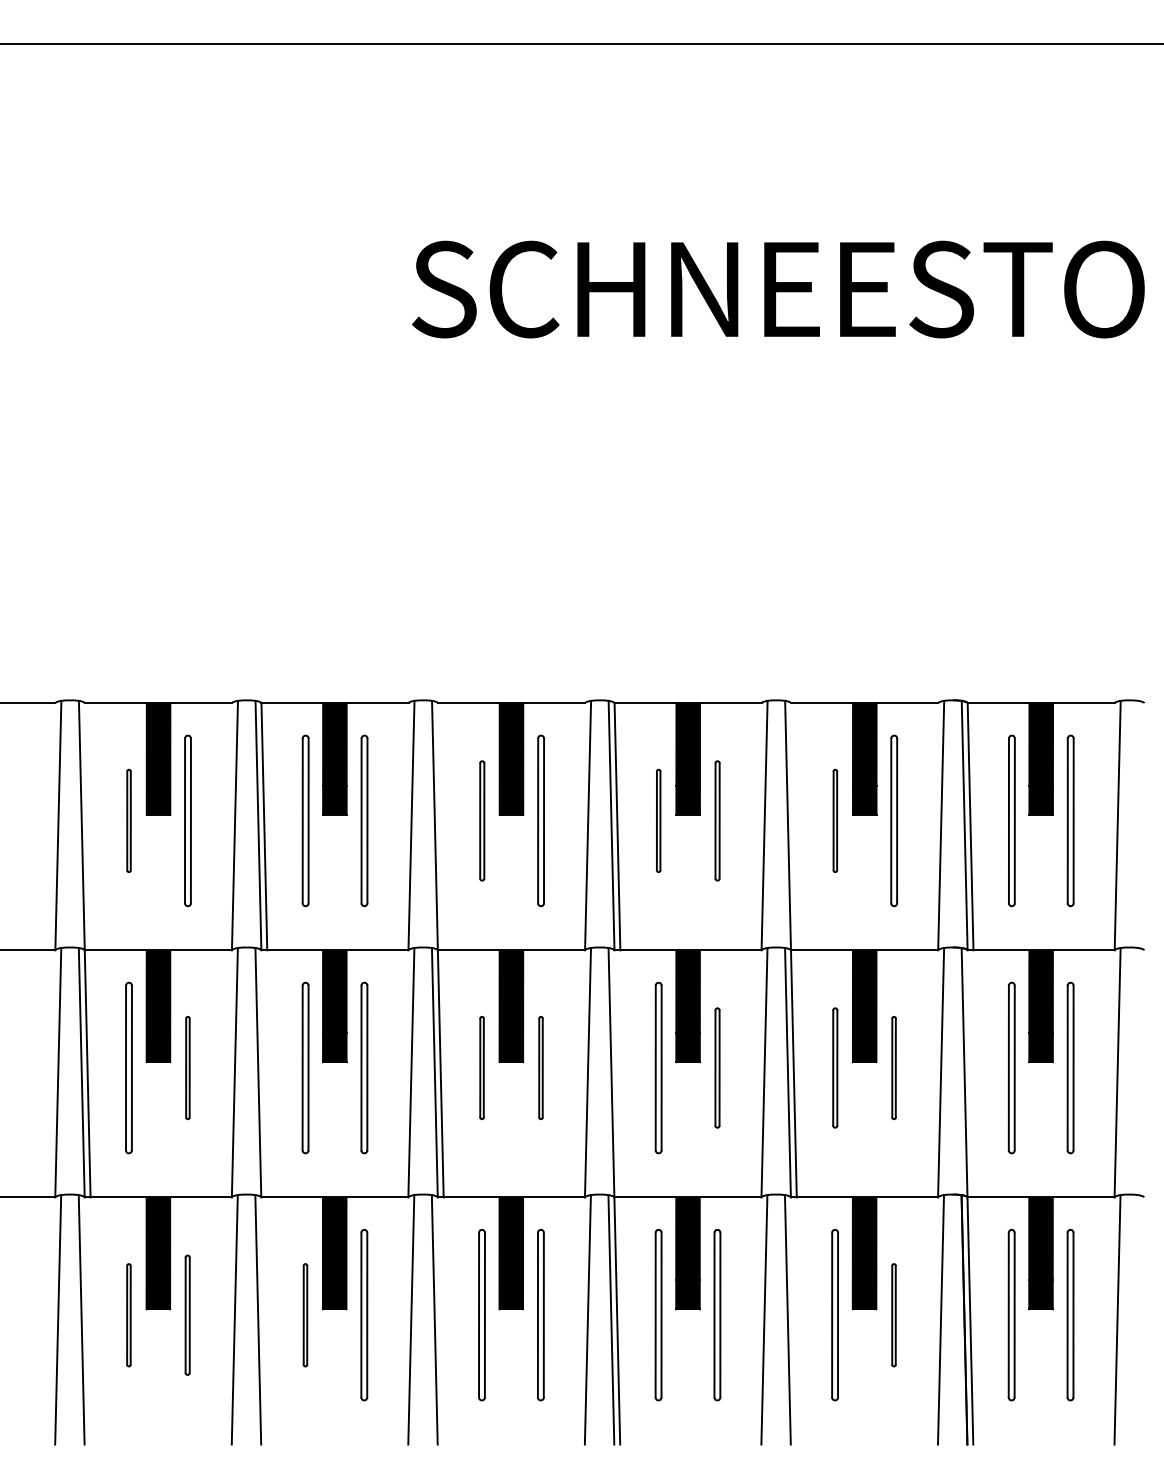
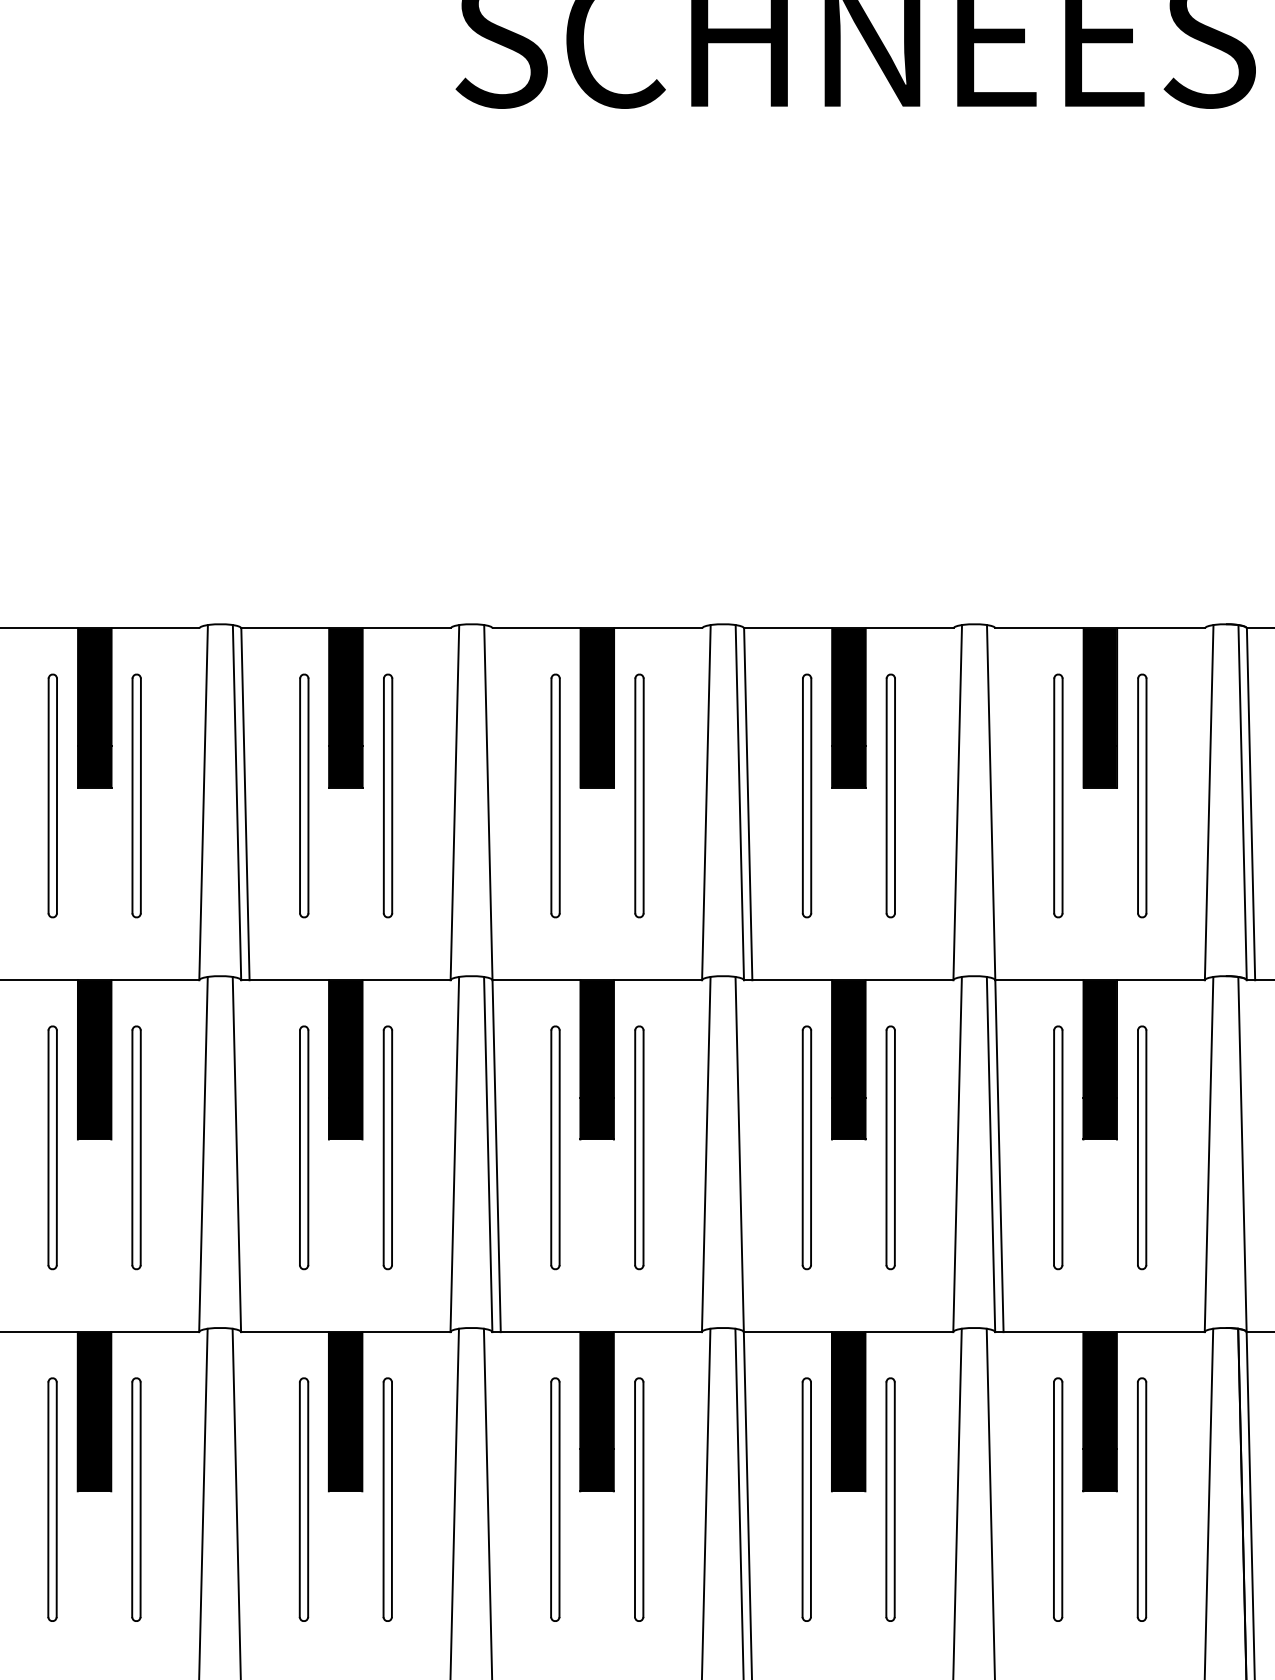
part: (128, 820) -> (51, 795), size x1.67
part: (482, 820) -> (556, 795), size x1.43
part: (658, 820) -> (806, 795), size x1.67
part: (717, 820) -> (890, 795), size x1.43
part: (835, 820) -> (1058, 795), size x1.67
part: (187, 1067) -> (136, 1147), size x1.67
part: (481, 1067) -> (554, 1147), size x1.67
part: (540, 1067) -> (638, 1147), size x1.67
part: (717, 1067) -> (890, 1147), size x1.43
part: (835, 1067) -> (1058, 1147), size x1.43
part: (893, 1067) -> (1141, 1147), size x1.67
part: (128, 1315) -> (51, 1500), size x1.67
part: (187, 1315) -> (136, 1500), size x1.43
part: (305, 1315) -> (304, 1500), size x1.67
part: (893, 1315) -> (1141, 1500), size x1.67

